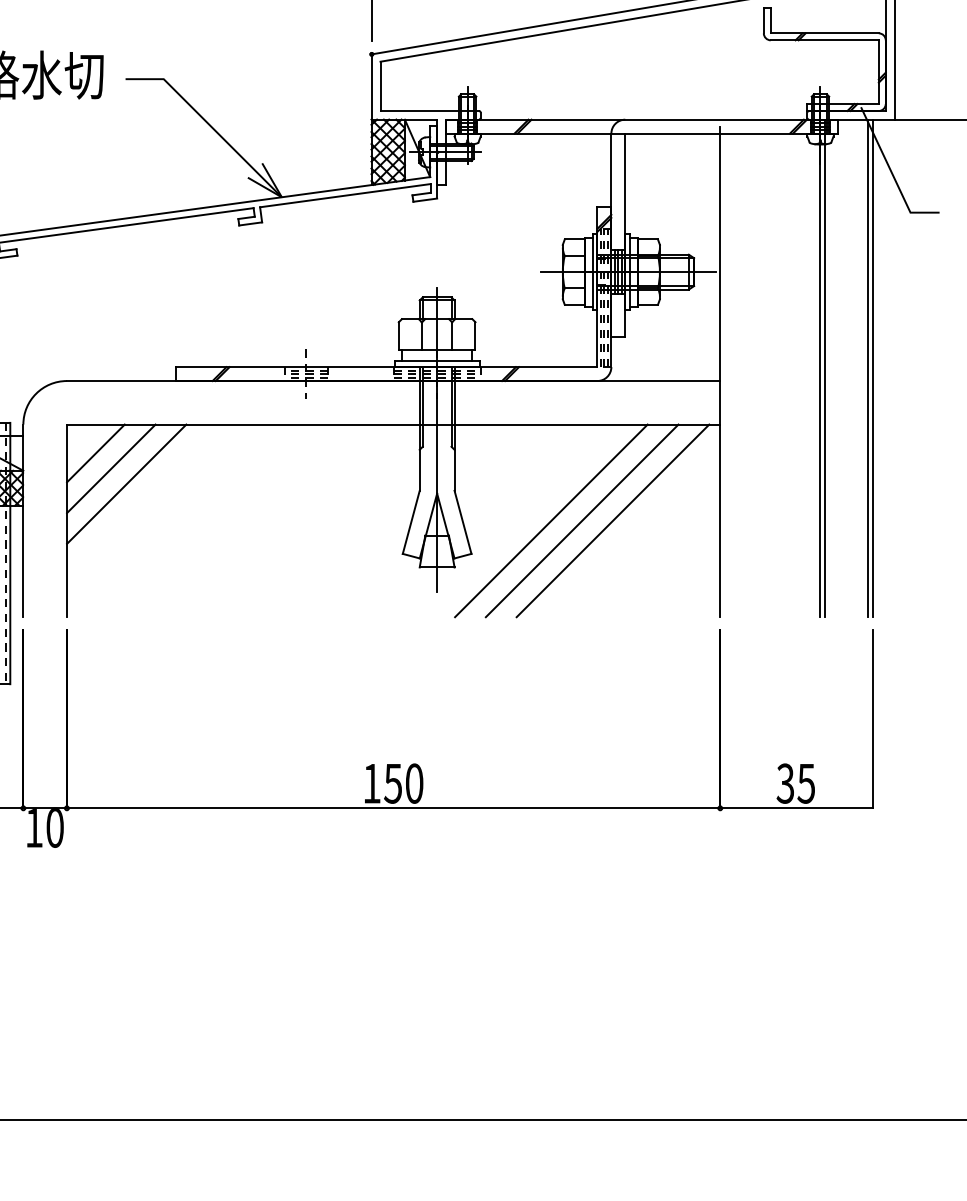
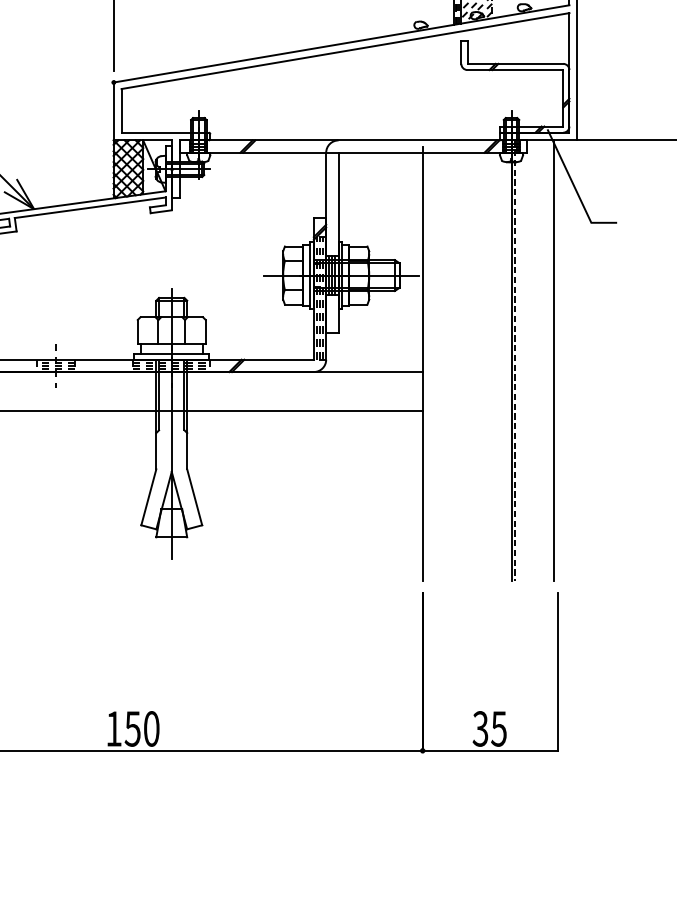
line: (824, 368) -> (515, 360), solid -> dashed
line: (872, 368) -> (557, 360), removed
line: (551, 520) -> (273, 495), removed
line: (581, 520) -> (299, 495), removed
line: (612, 520) -> (327, 495), removed

